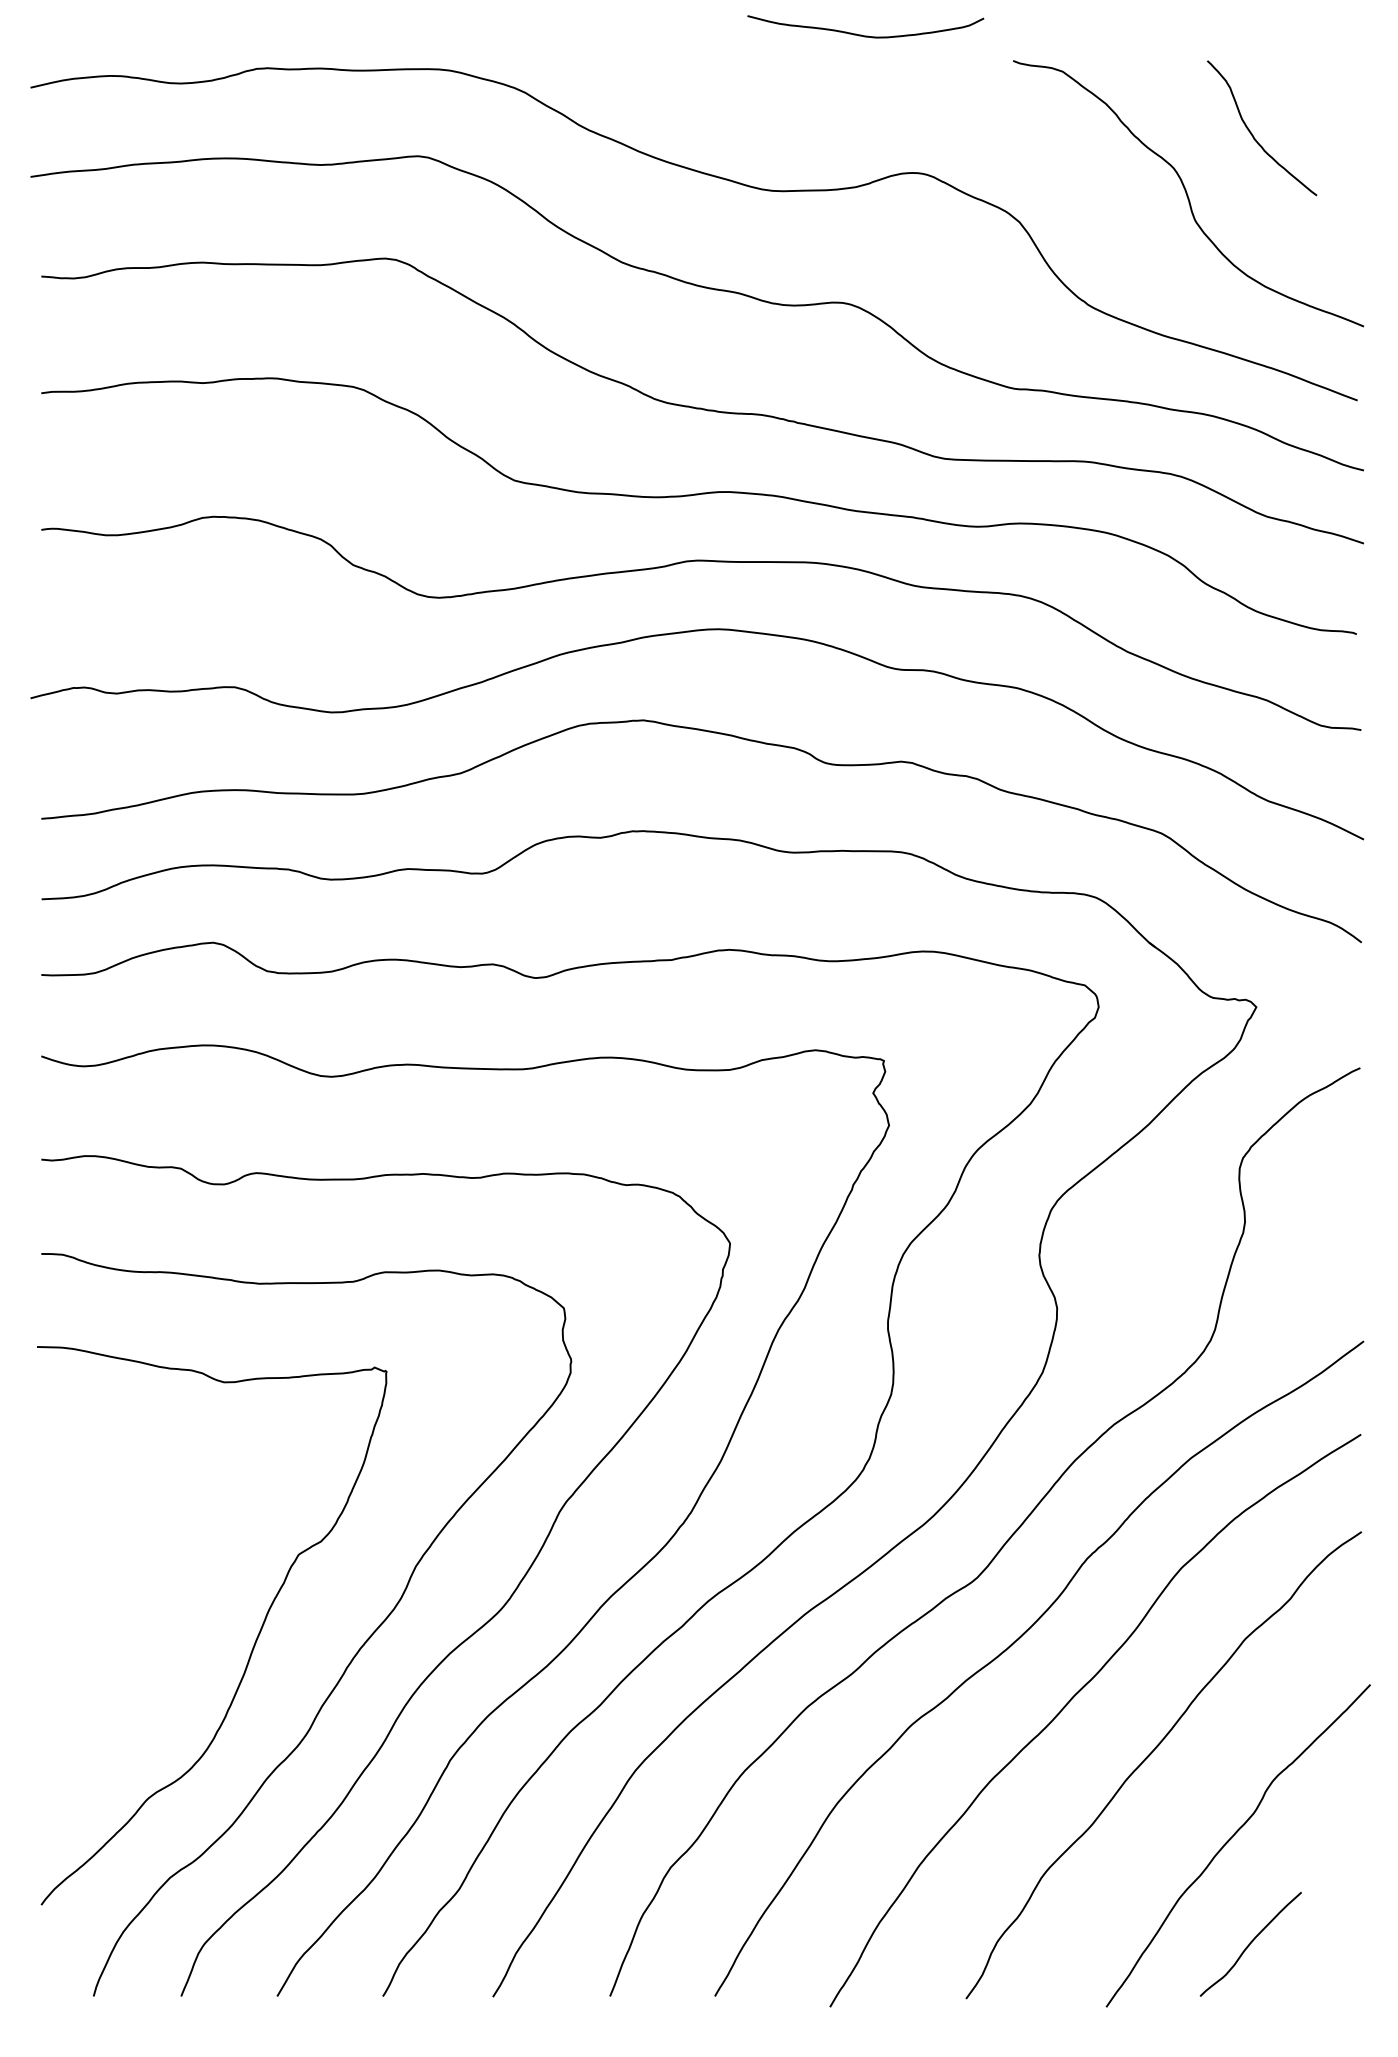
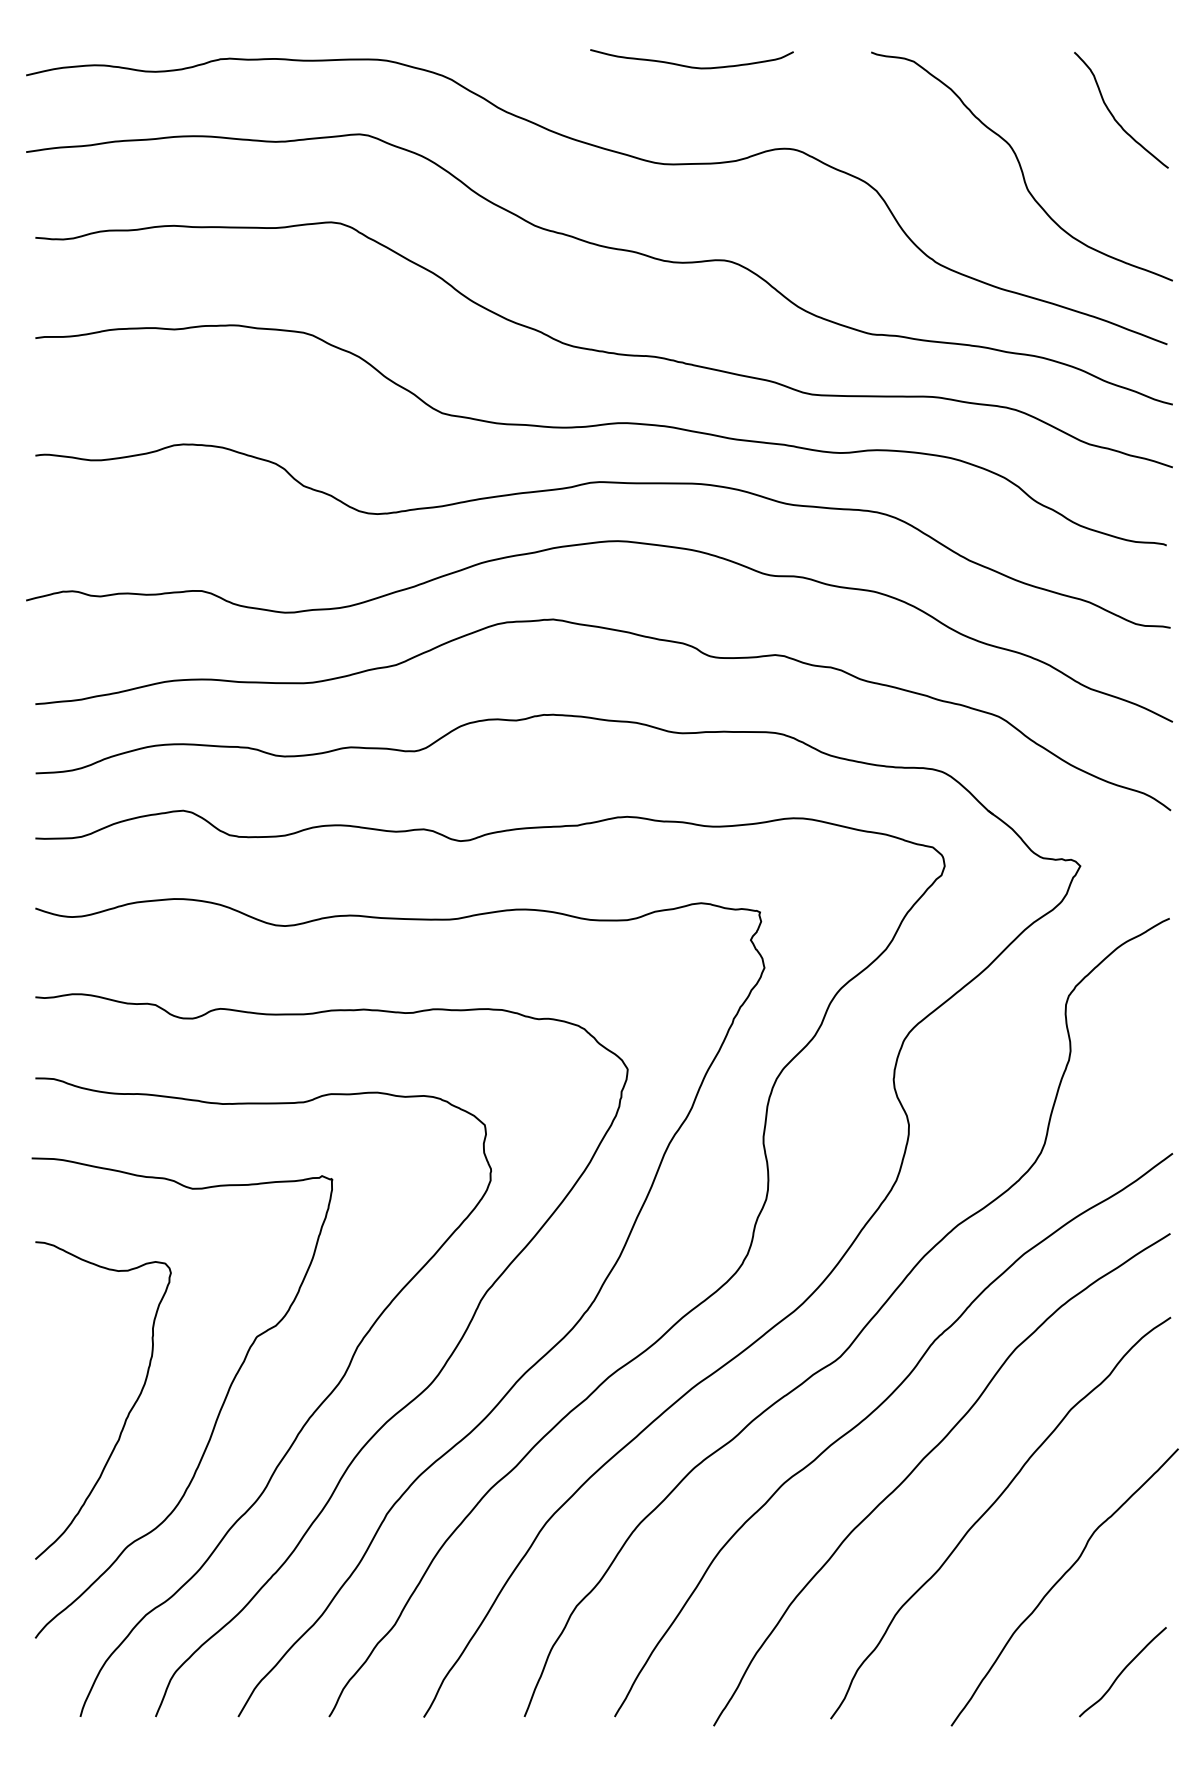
curve: (861, 34) -> (688, 65), moved
curve: (1252, 133) -> (1113, 114), moved
curve: (149, 1642) -> (128, 1412), added
curve: (1250, 1944) -> (1122, 1672), moved

